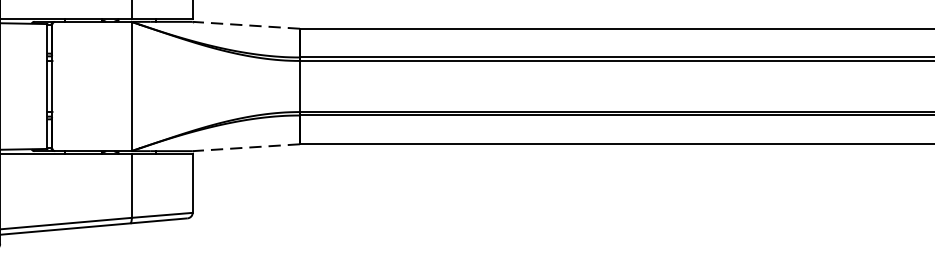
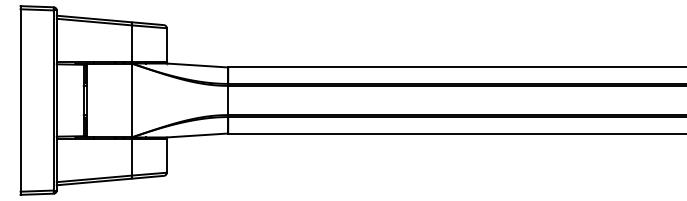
line: (246, 25) -> (197, 65), dashed -> solid
line: (246, 147) -> (197, 135), dashed -> solid

